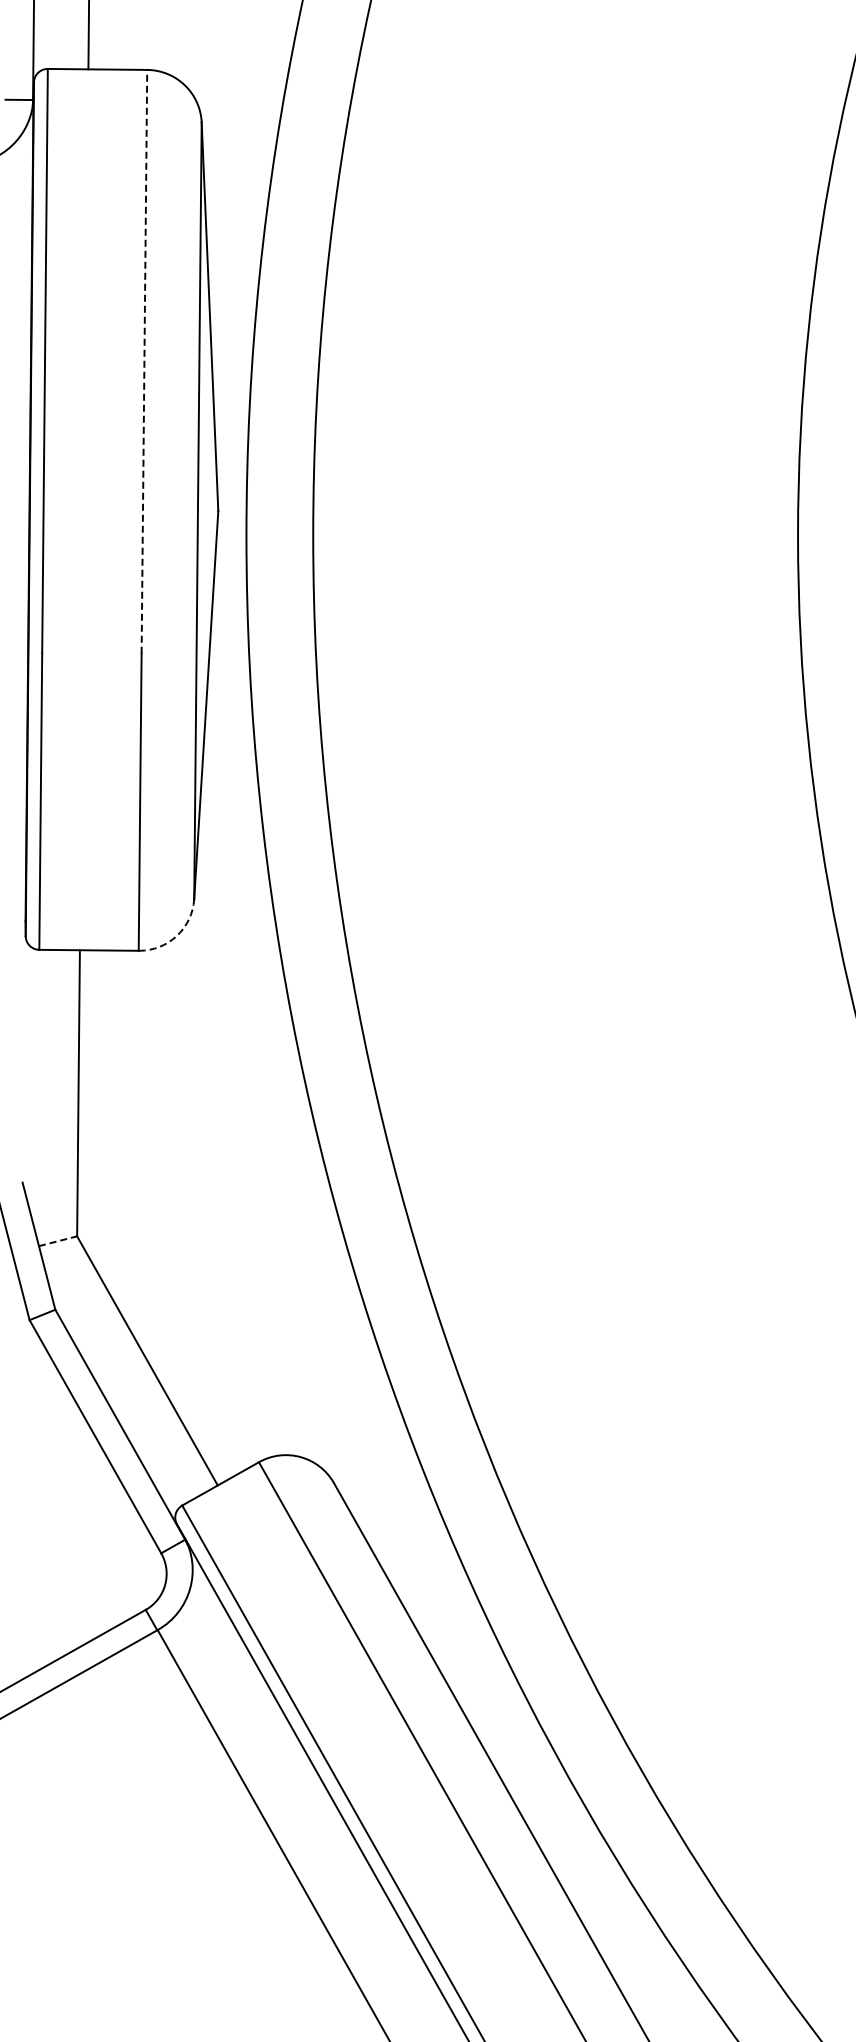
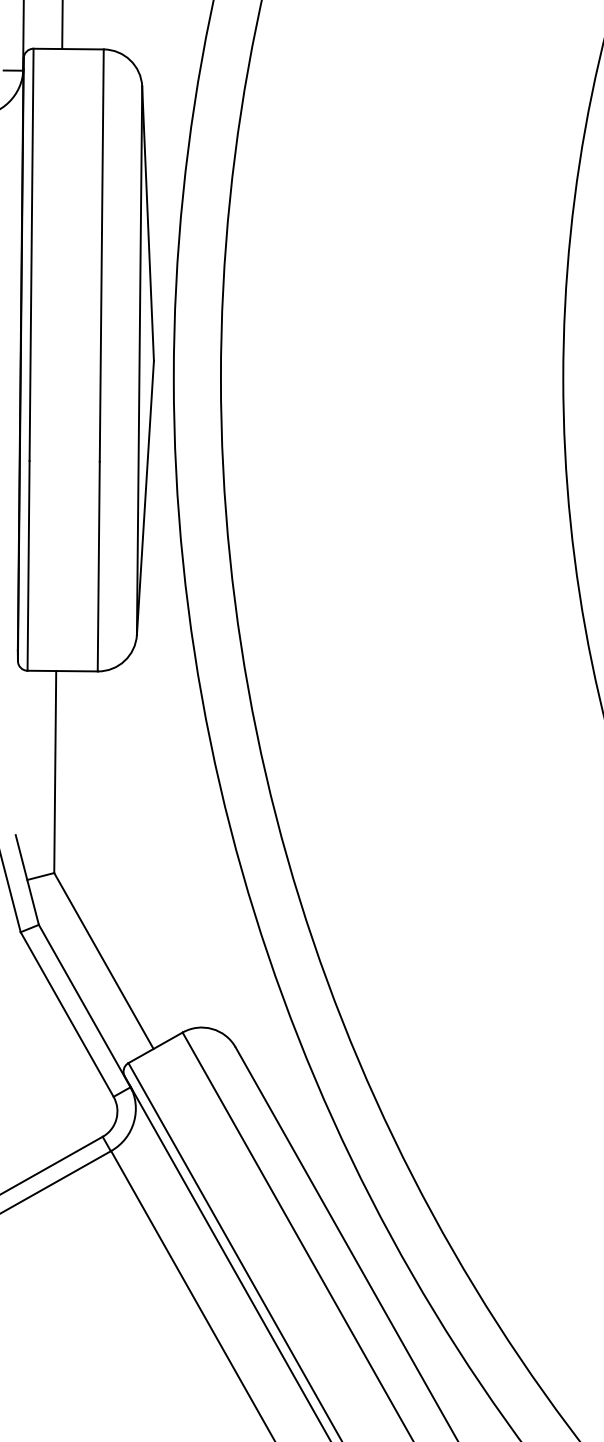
line: (144, 361) -> (101, 255), dashed -> solid
arc: (176, 936) -> (124, 661), dashed -> solid
line: (58, 1241) -> (41, 876), dashed -> solid

